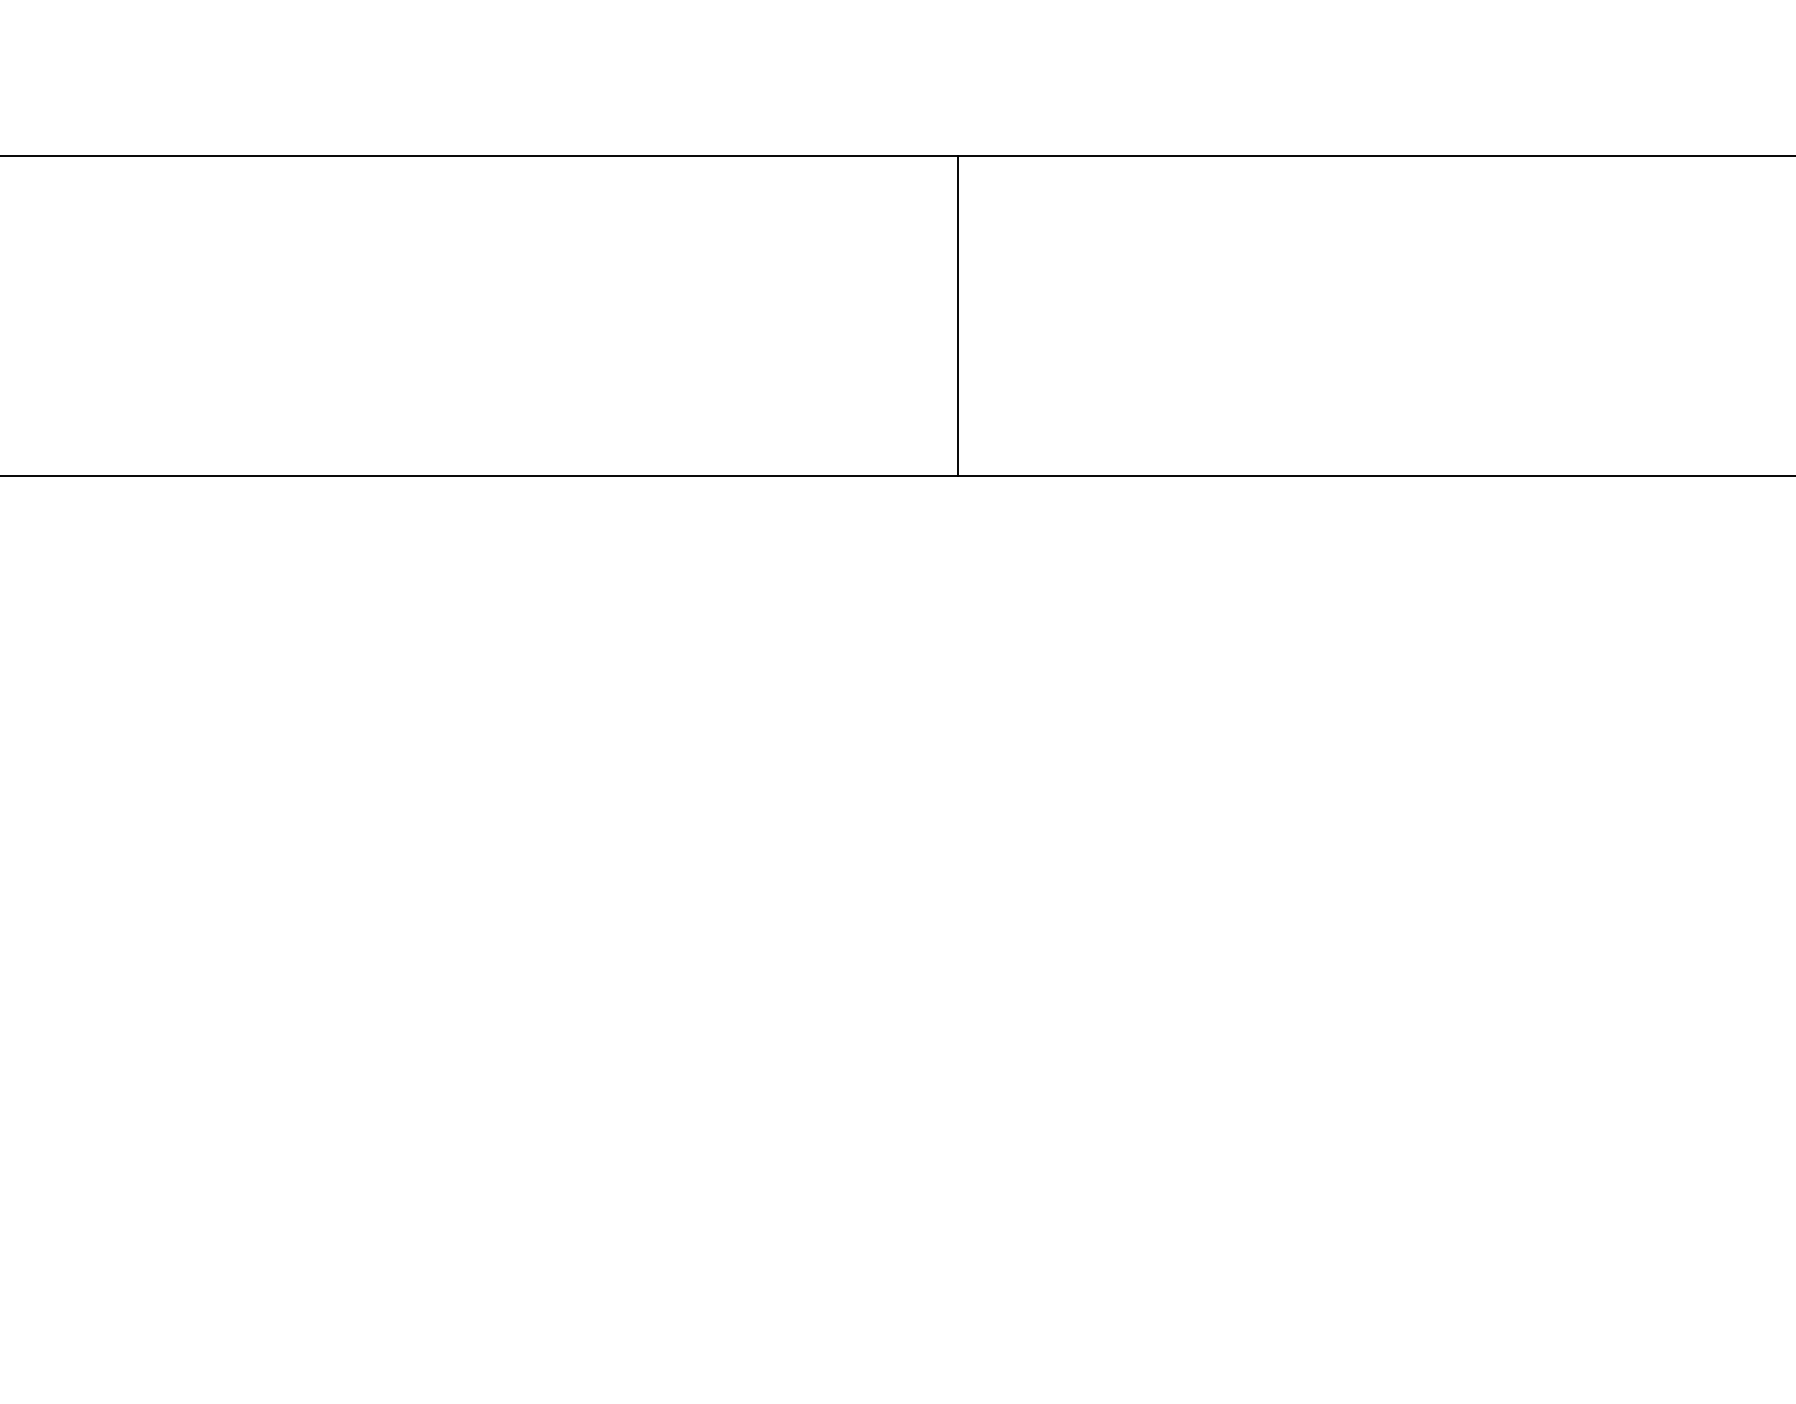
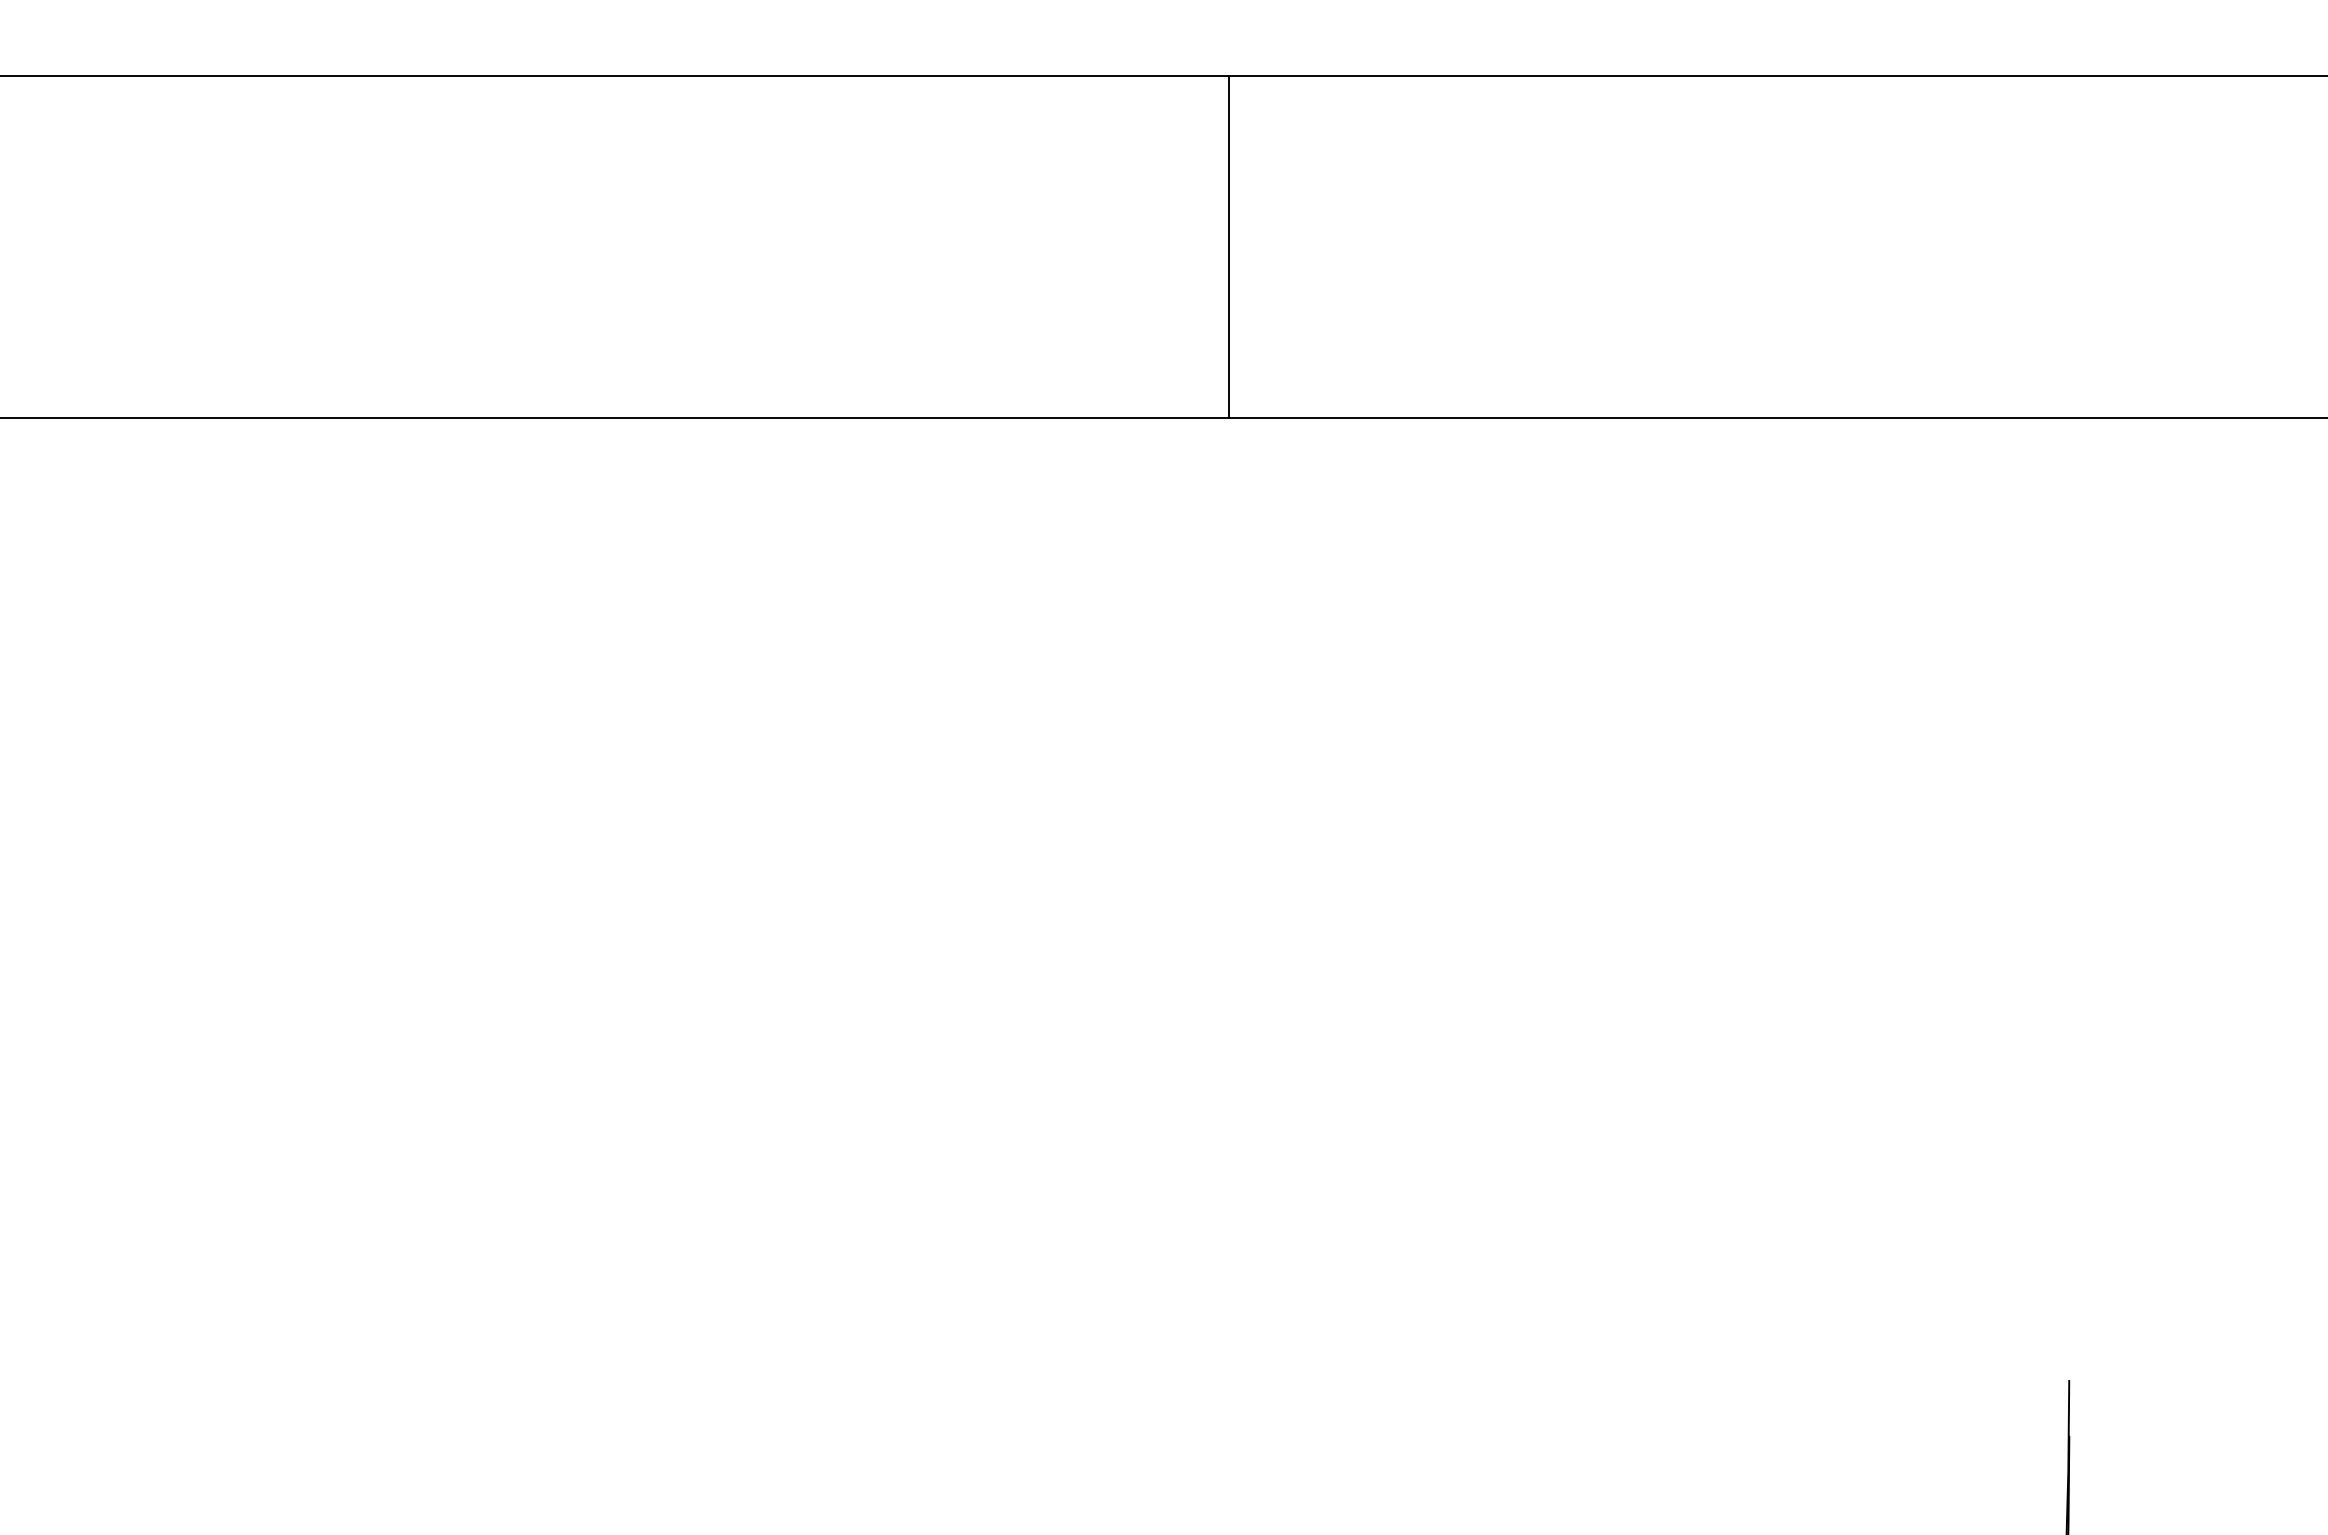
line: (958, 316) -> (1229, 246), moved

